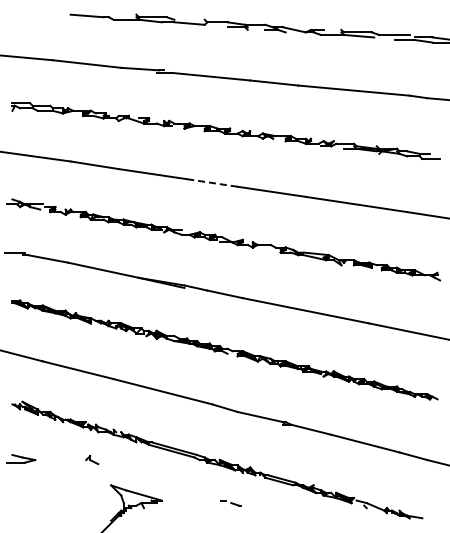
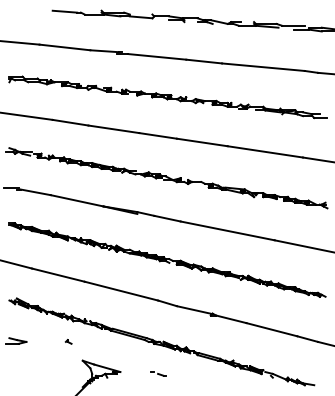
line: (212, 182) -> (158, 135), dashed -> solid
part: (91, 459) -> (68, 341), size x0.62
part: (230, 503) -> (157, 374), moved

